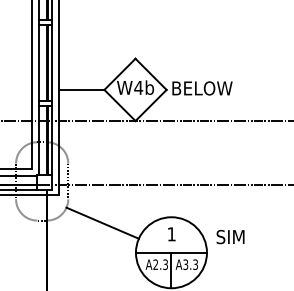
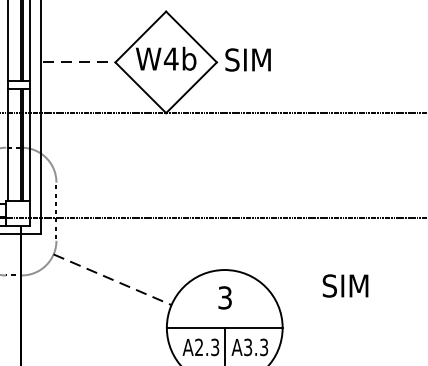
text: (201, 88) -> (273, 60), BELOW -> SIM
line: (82, 89) -> (79, 61), solid -> dashed
line: (103, 223) -> (113, 280), solid -> dashed
text: (171, 234) -> (224, 298), 1 -> 3
text: (230, 237) -> (345, 286), moved

